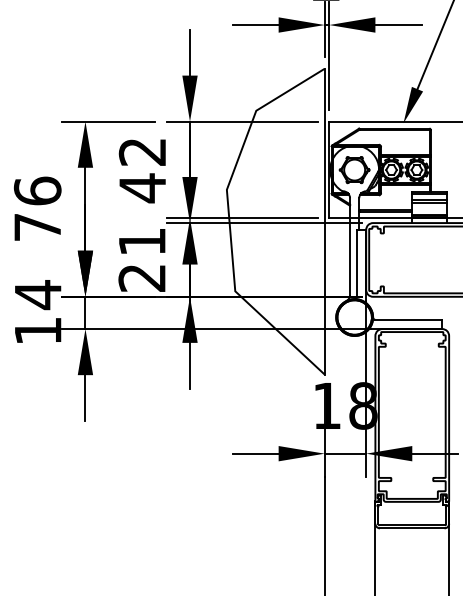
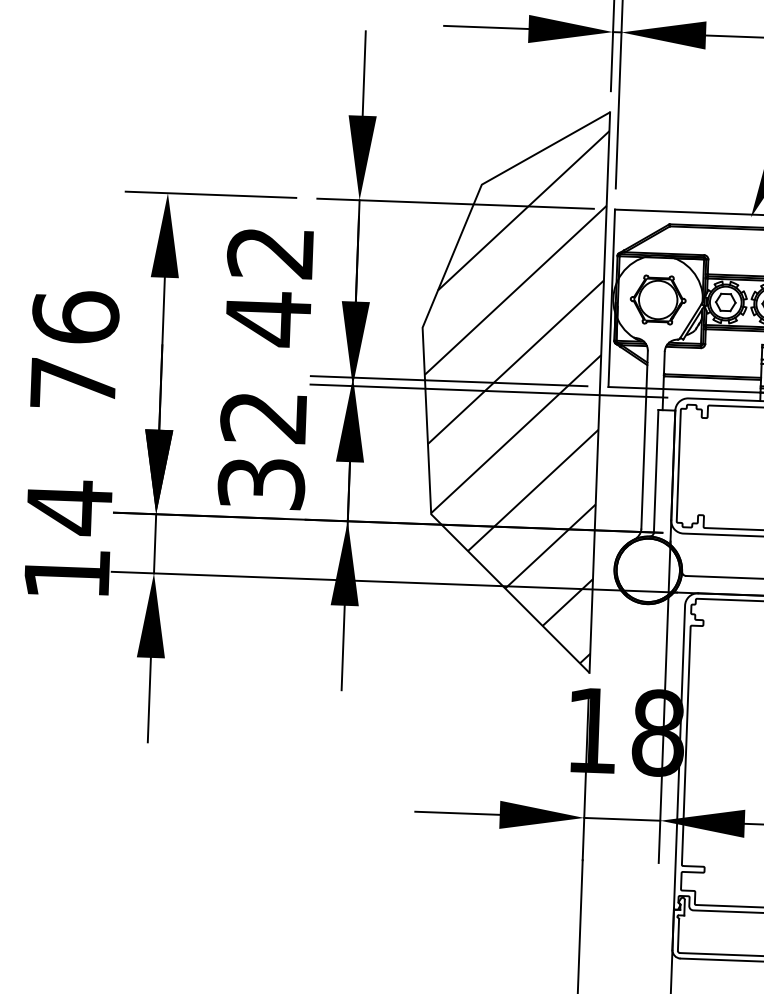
hatch: (276, 224) -> (511, 394), added
text: (142, 260) -> (263, 451), 21 -> 32

